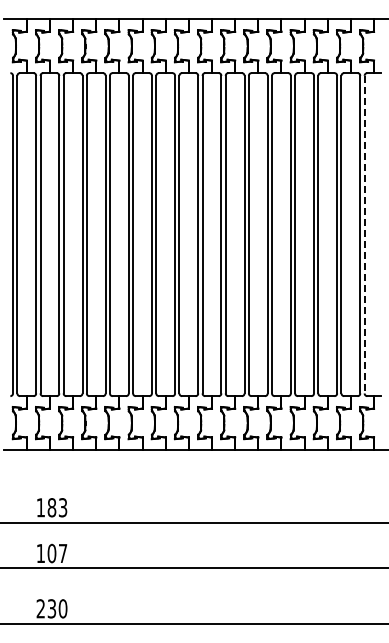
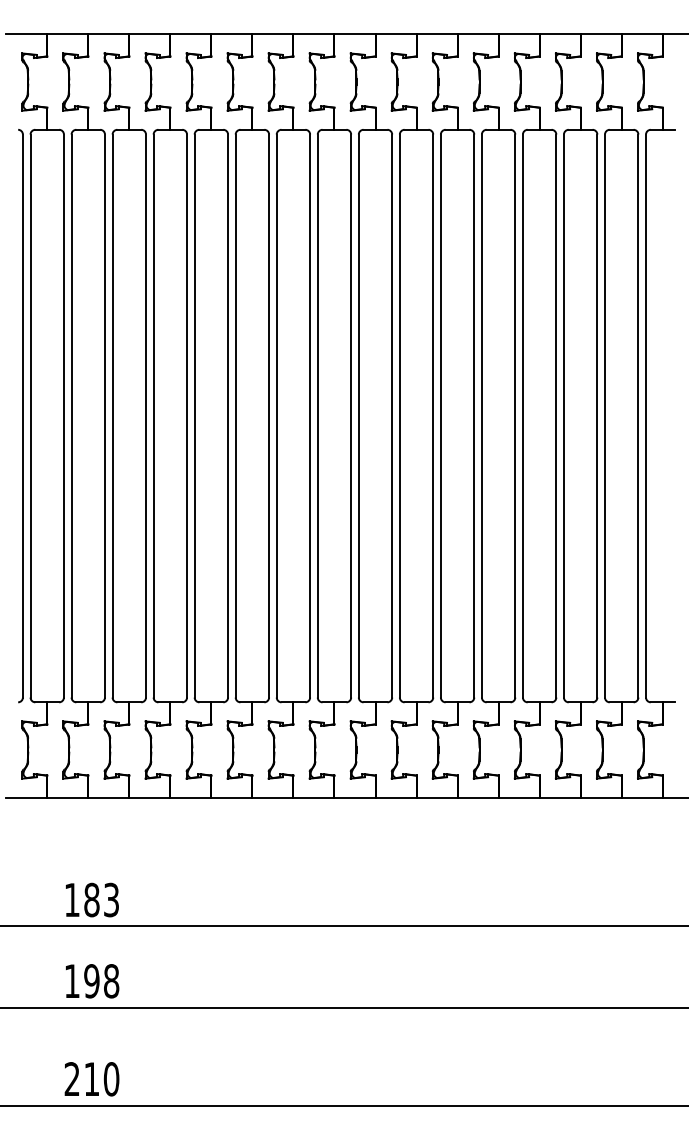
line: (364, 234) -> (645, 415), dashed -> solid
text: (57, 553) -> (101, 981), 107 -> 198
text: (51, 608) -> (91, 1078), 230 -> 210

